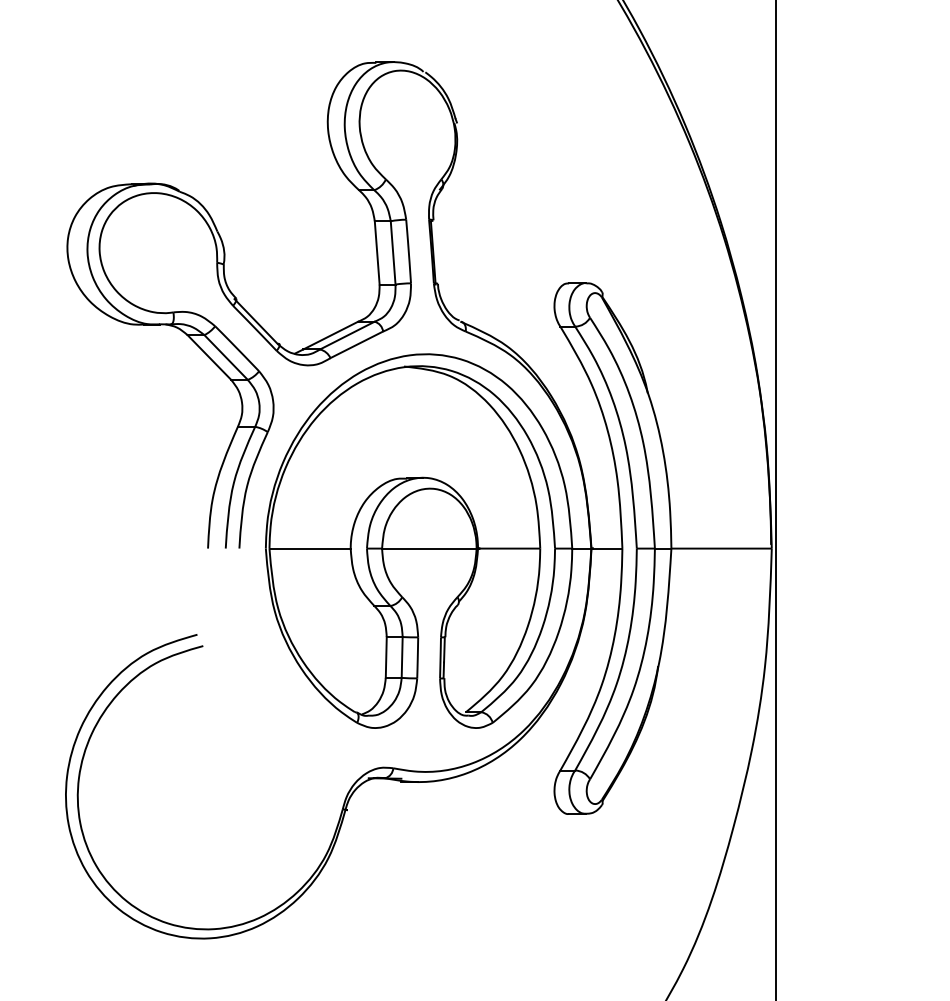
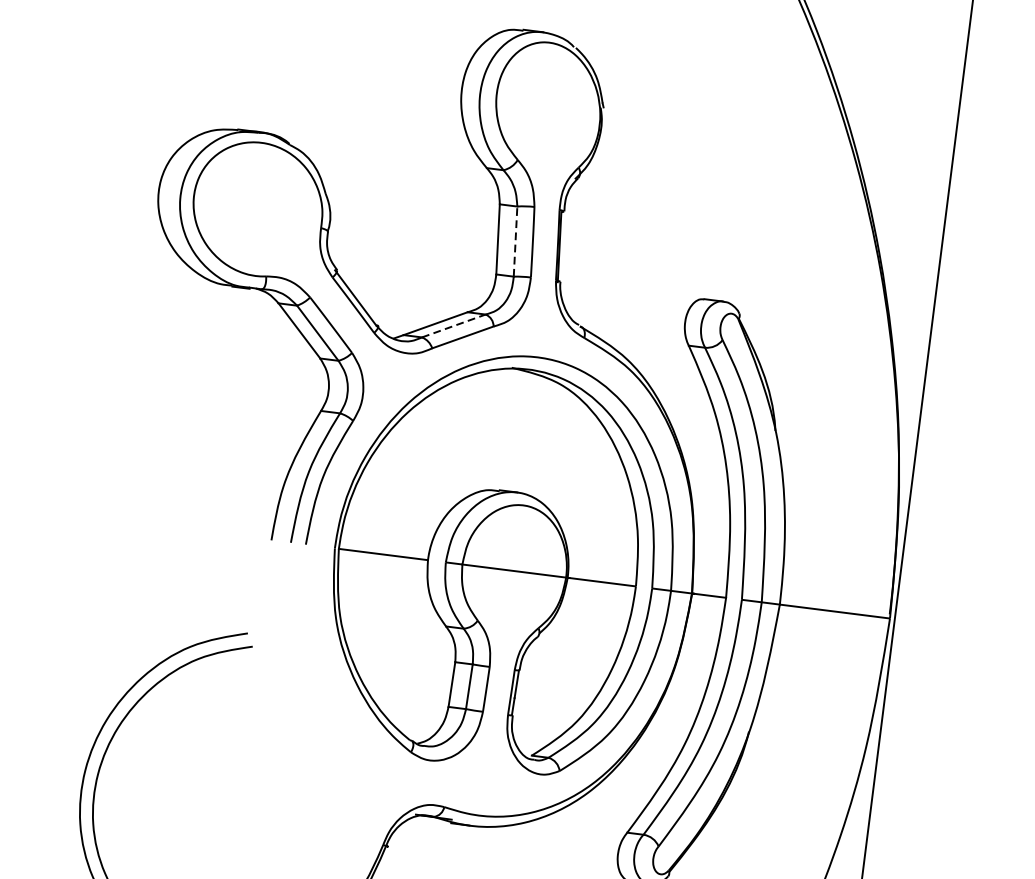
line: (393, 252) -> (515, 241), solid -> dashed
line: (347, 335) -> (454, 325), solid -> dashed

